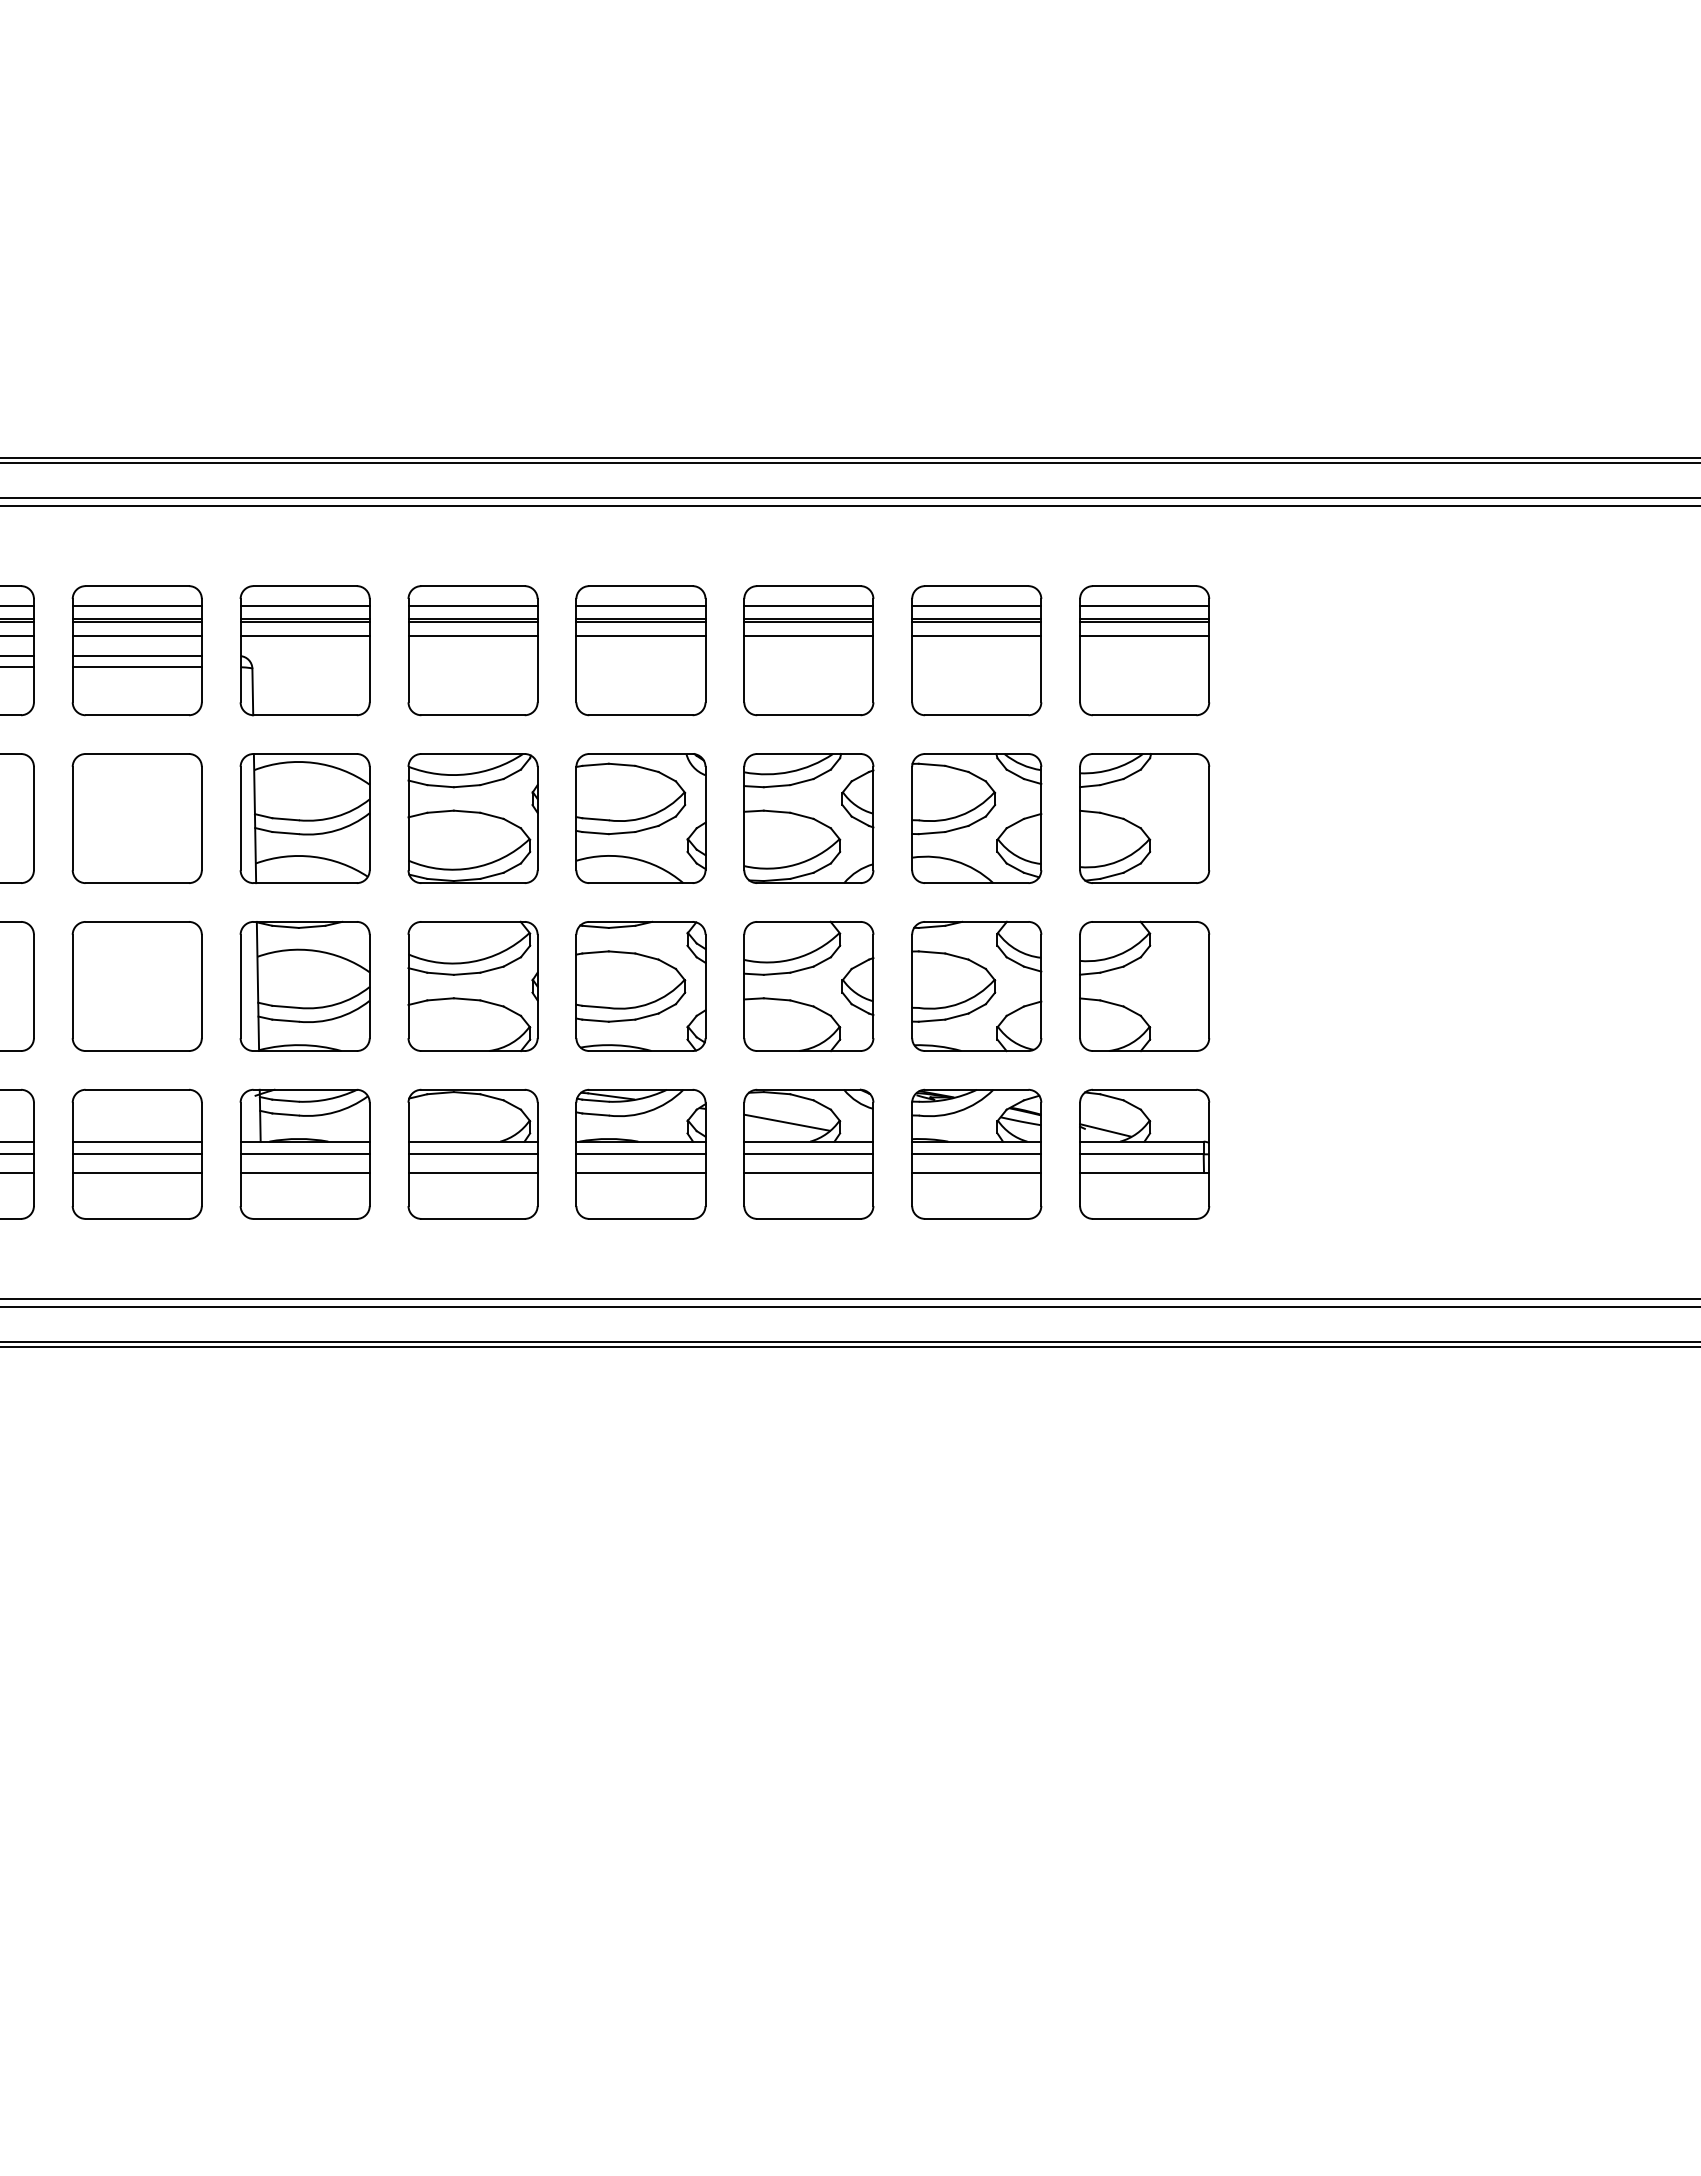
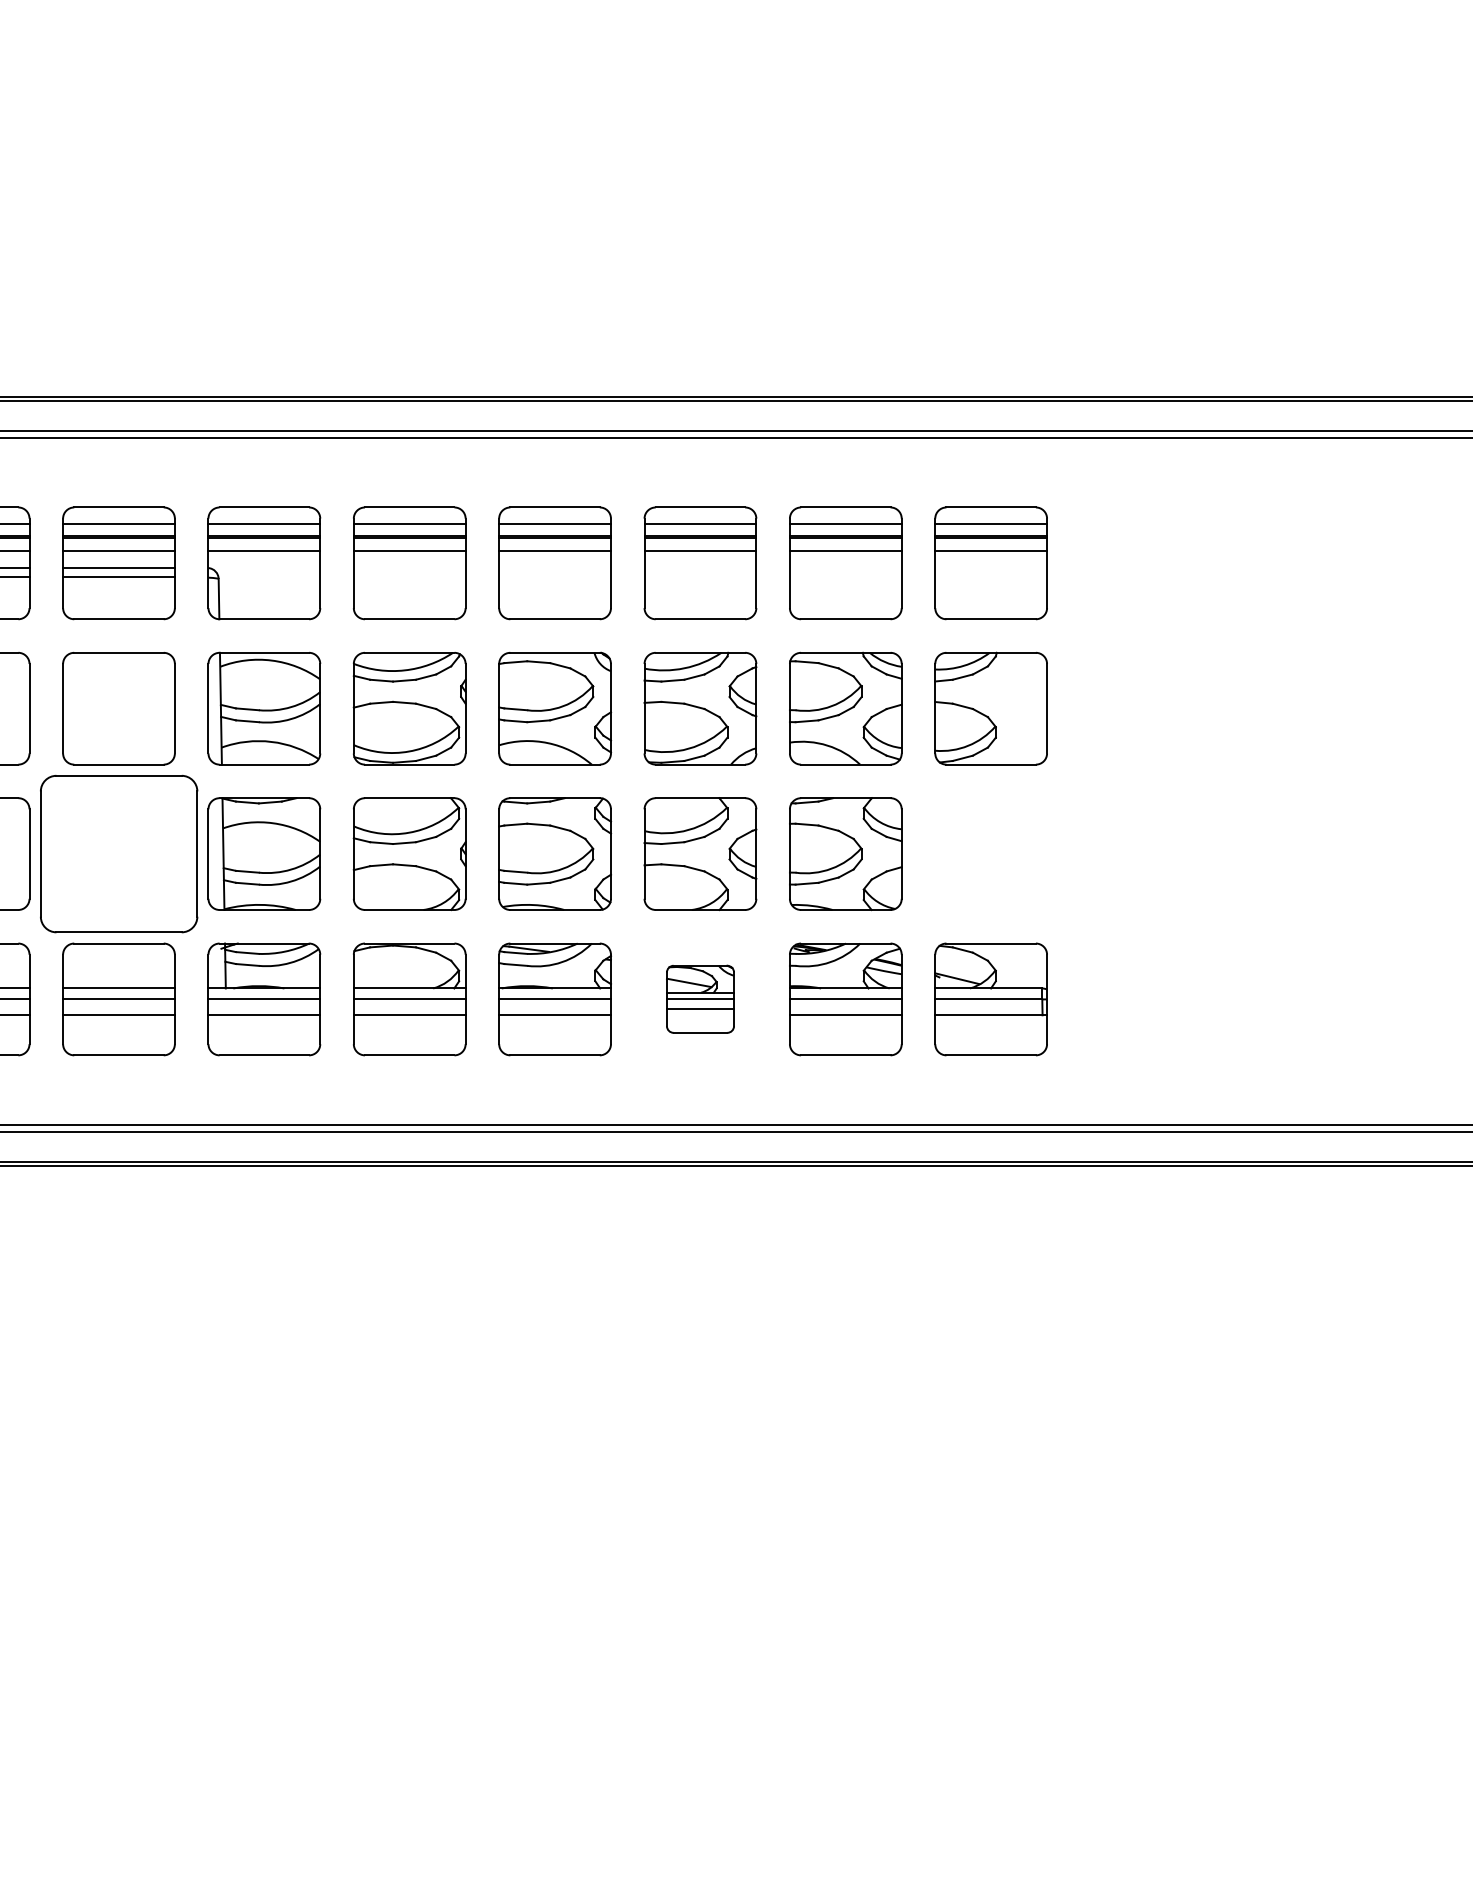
part: (1144, 985) -> (991, 853), removed
part: (136, 986) -> (118, 854), size x1.4
part: (808, 1153) -> (700, 998), size x0.6

